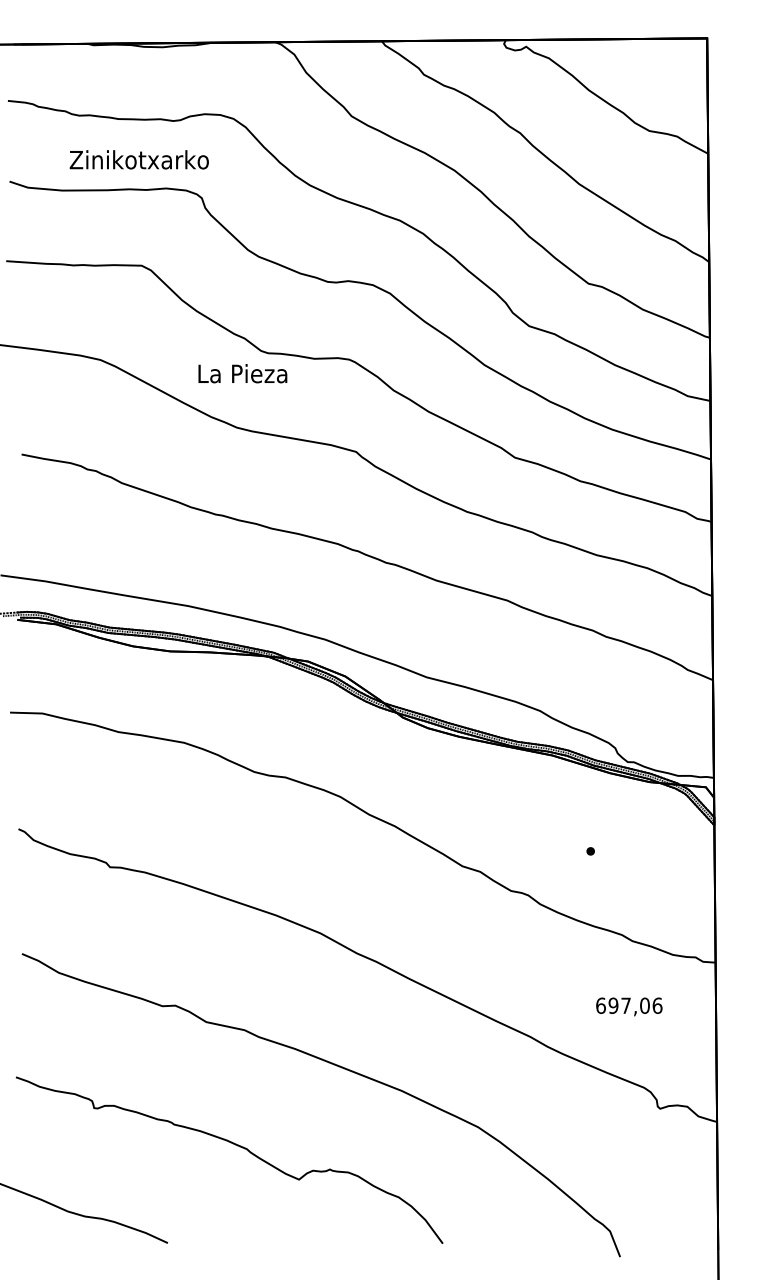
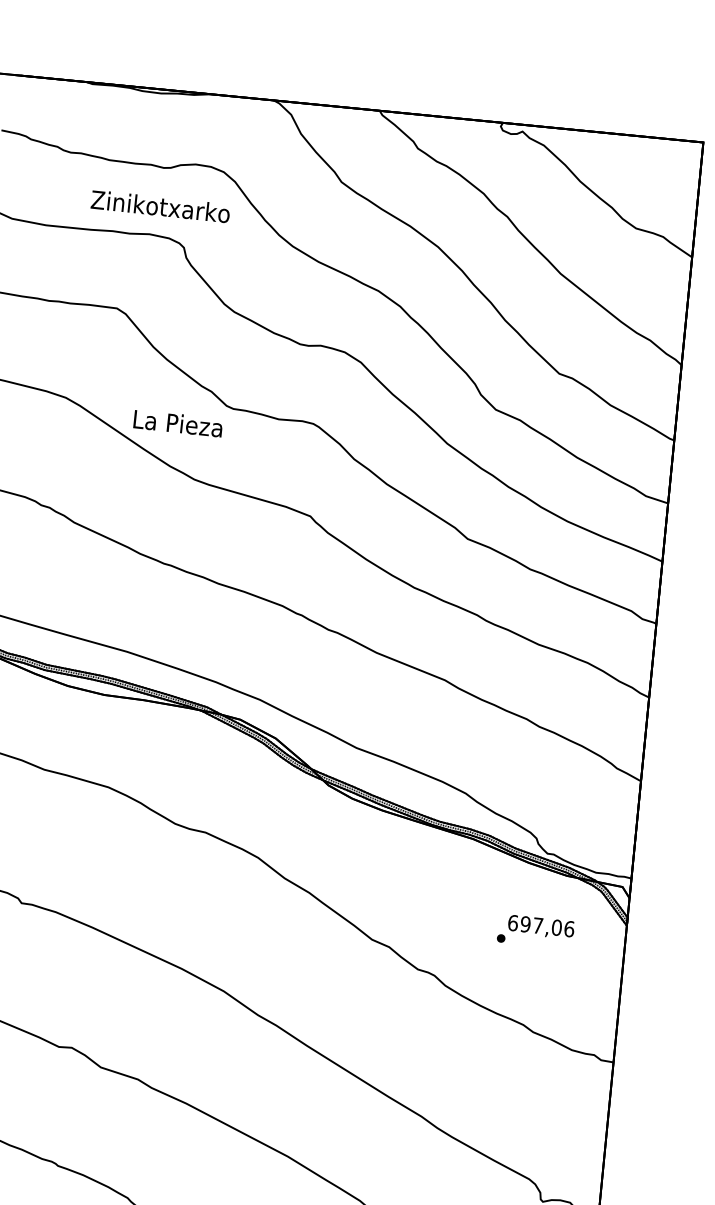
text: (138, 159) -> (159, 206), moved
text: (242, 373) -> (177, 423), moved
text: (629, 1006) -> (541, 926), moved

